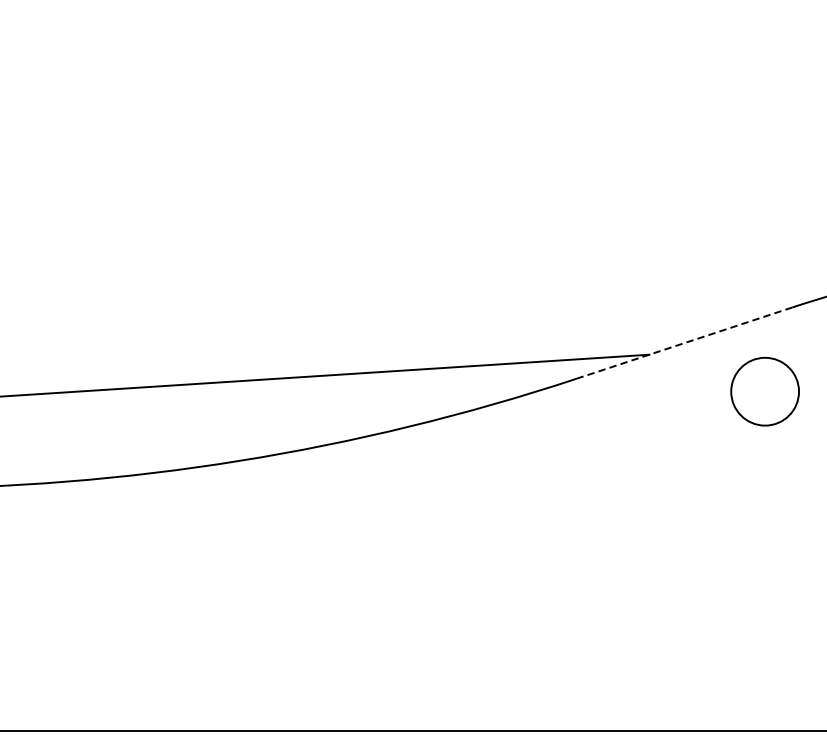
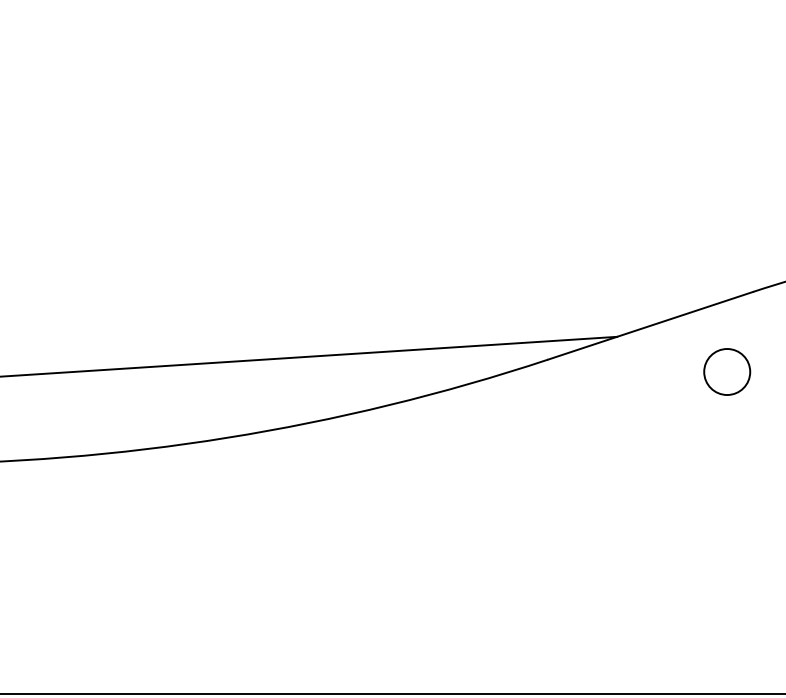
line: (684, 342) -> (650, 325), dashed -> solid
circle: (765, 391) -> (727, 371), size x0.71

